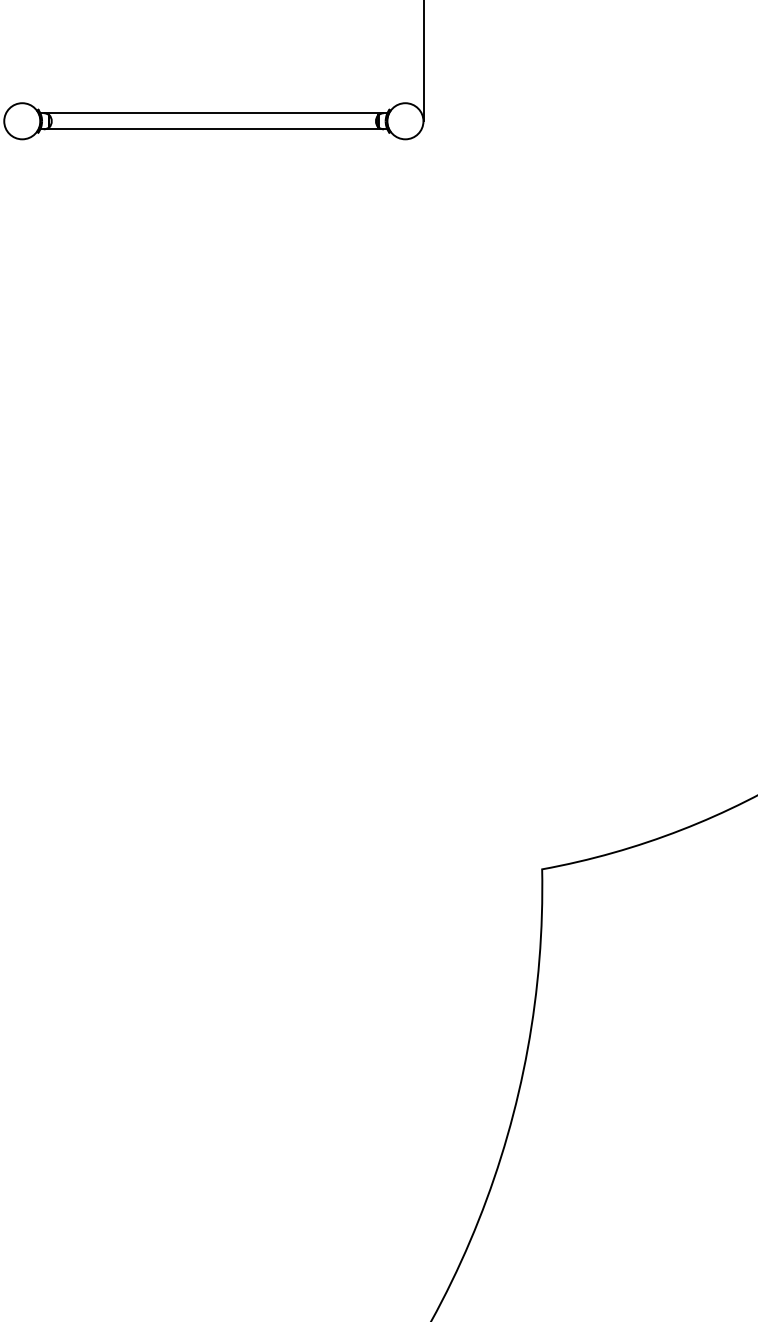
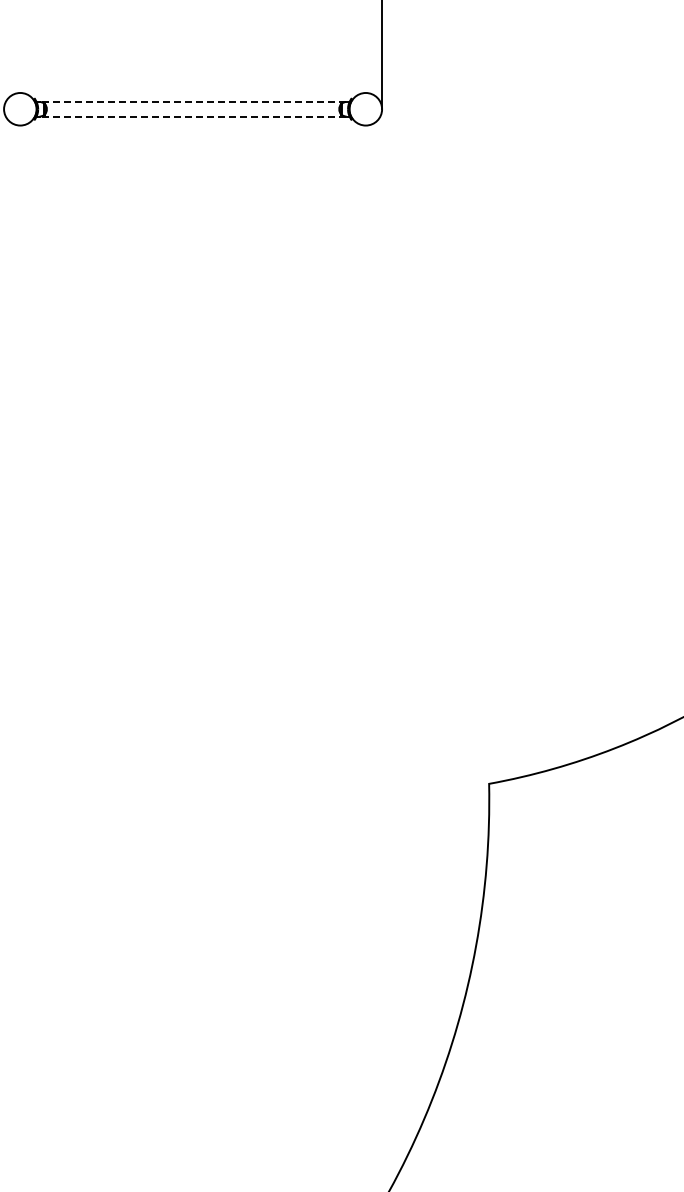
line: (213, 113) -> (192, 102), solid -> dashed
line: (213, 129) -> (192, 116), solid -> dashed

